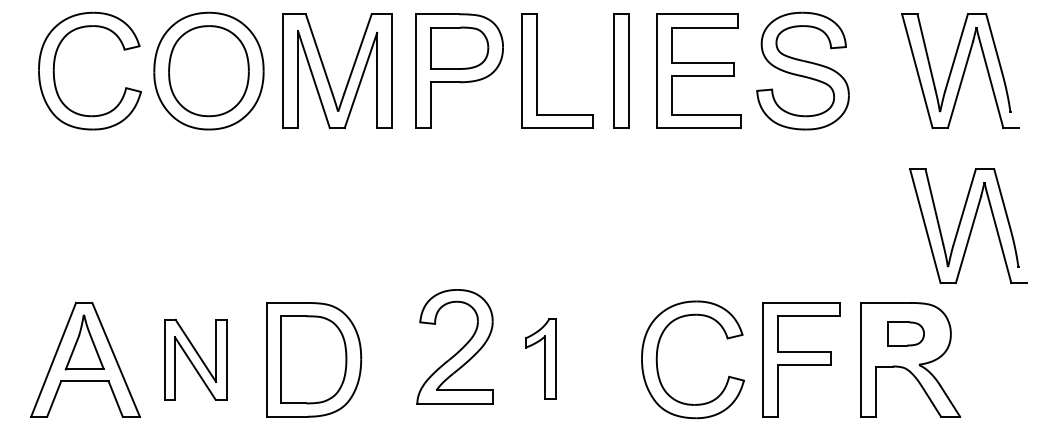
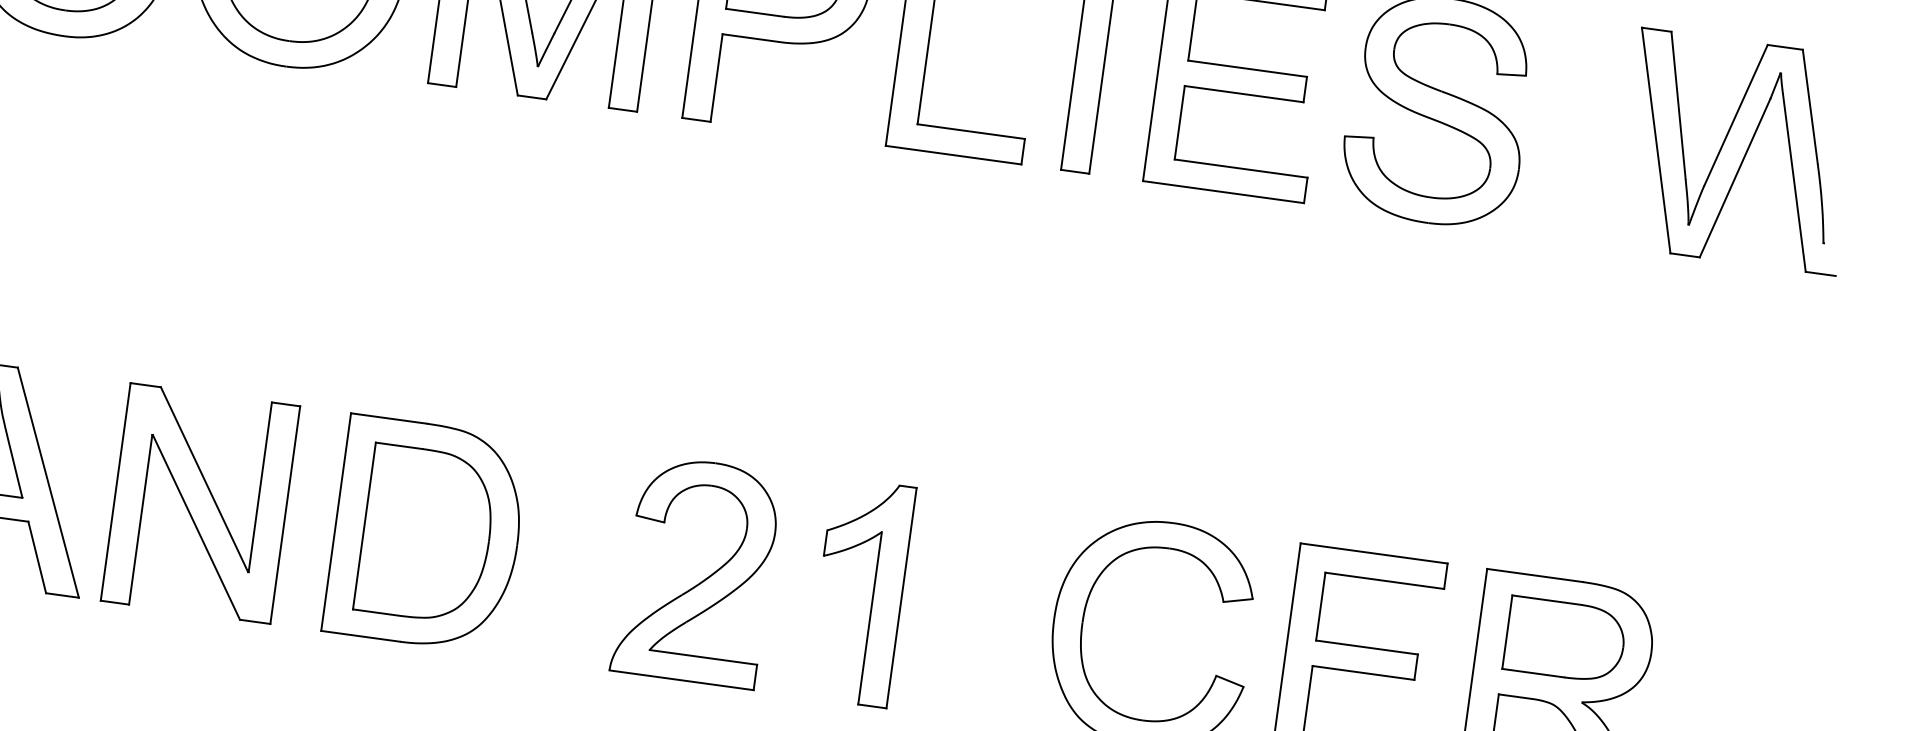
part: (968, 225) -> (1713, 449), removed
part: (905, 333) -> (1564, 639), size x1.67
part: (454, 346) -> (695, 570), moved
part: (540, 358) -> (860, 591), size x1.43
part: (195, 359) -> (200, 502), size x1.43

